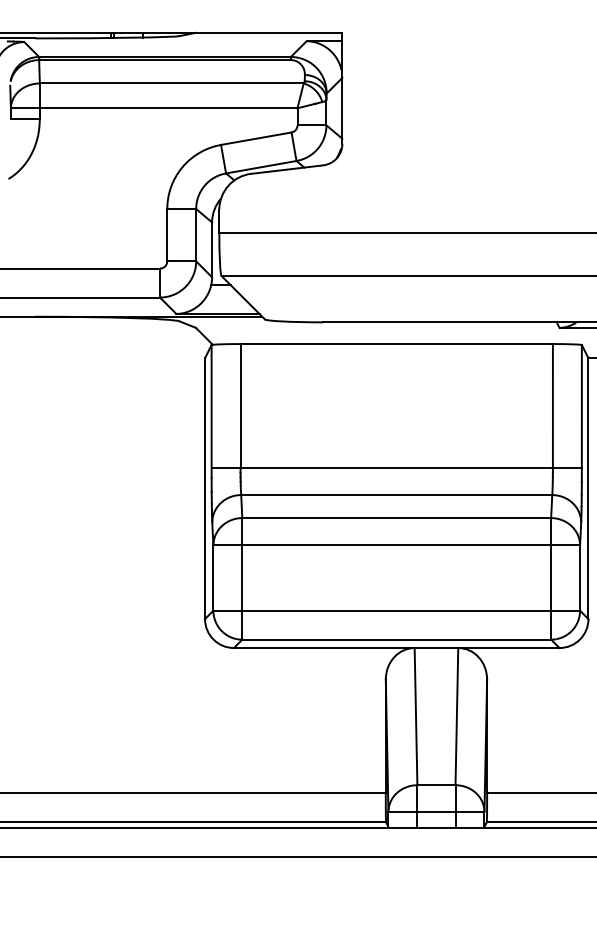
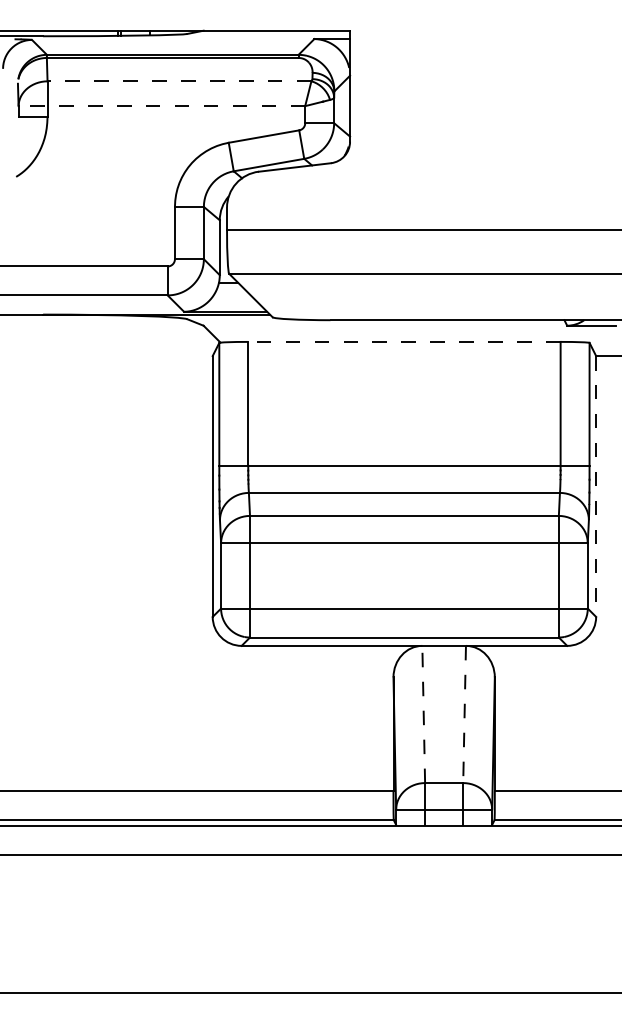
line: (171, 83) -> (179, 81), solid -> dashed
line: (153, 108) -> (161, 106), solid -> dashed
line: (395, 343) -> (403, 341), solid -> dashed
line: (588, 489) -> (596, 487), solid -> dashed
line: (415, 716) -> (423, 714), solid -> dashed
line: (456, 716) -> (464, 714), solid -> dashed

